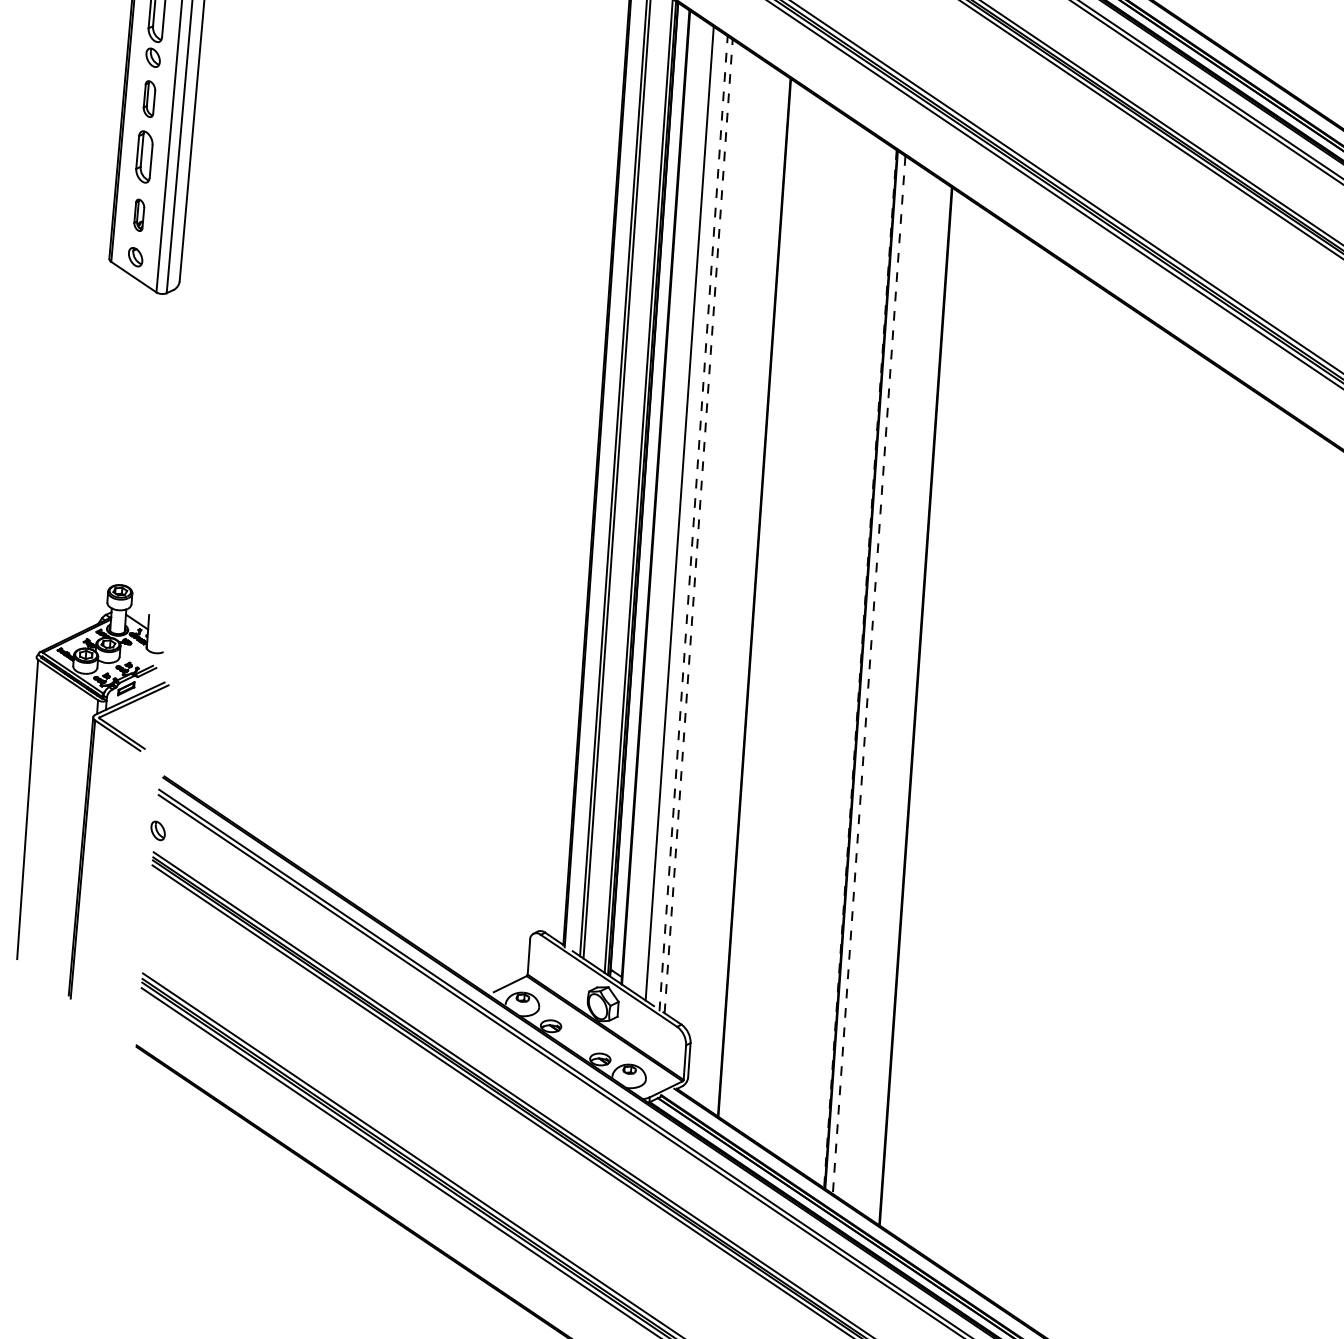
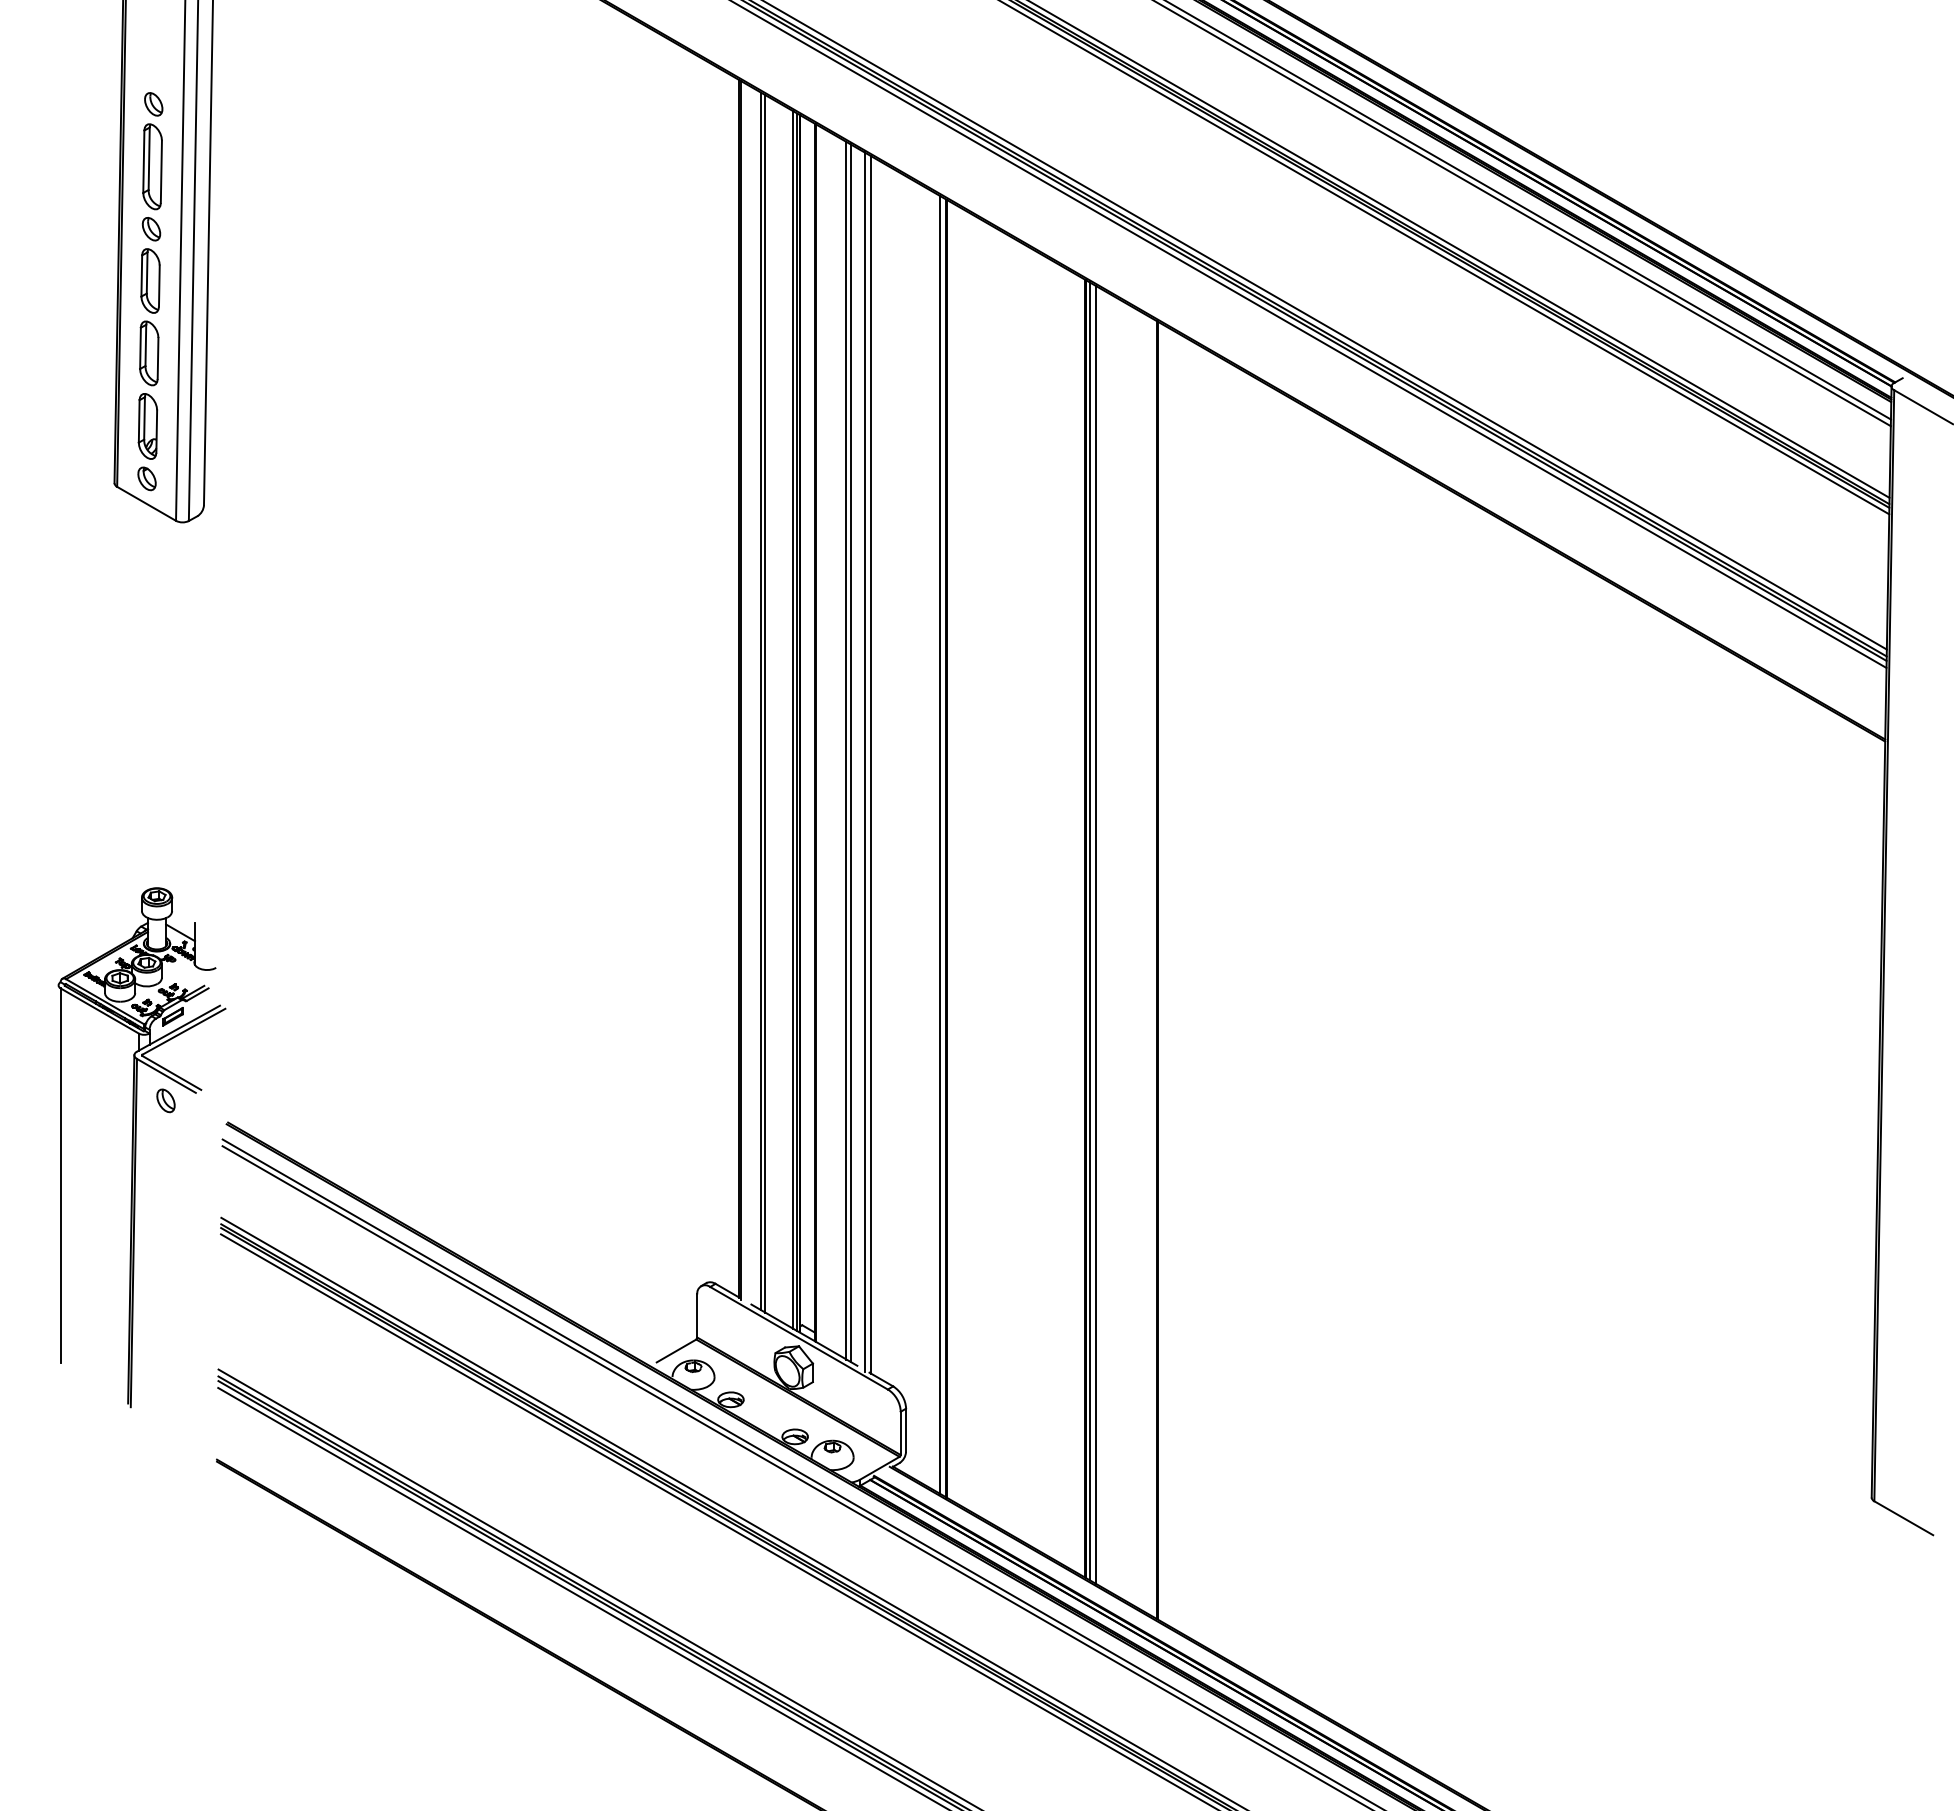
part: (149, 98) -> (150, 280), size x1.43
part: (138, 215) -> (147, 426), size x1.67
line: (682, 515) -> (850, 752), added
line: (693, 524) -> (864, 762), dashed -> solid
line: (698, 526) -> (871, 764), dashed -> solid
line: (749, 593) -> (940, 844), added
line: (860, 669) -> (1084, 928), dashed -> solid
line: (863, 671) -> (1089, 931), added
line: (869, 675) -> (1096, 935), dashed -> solid
part: (157, 830) -> (165, 1100), moved

